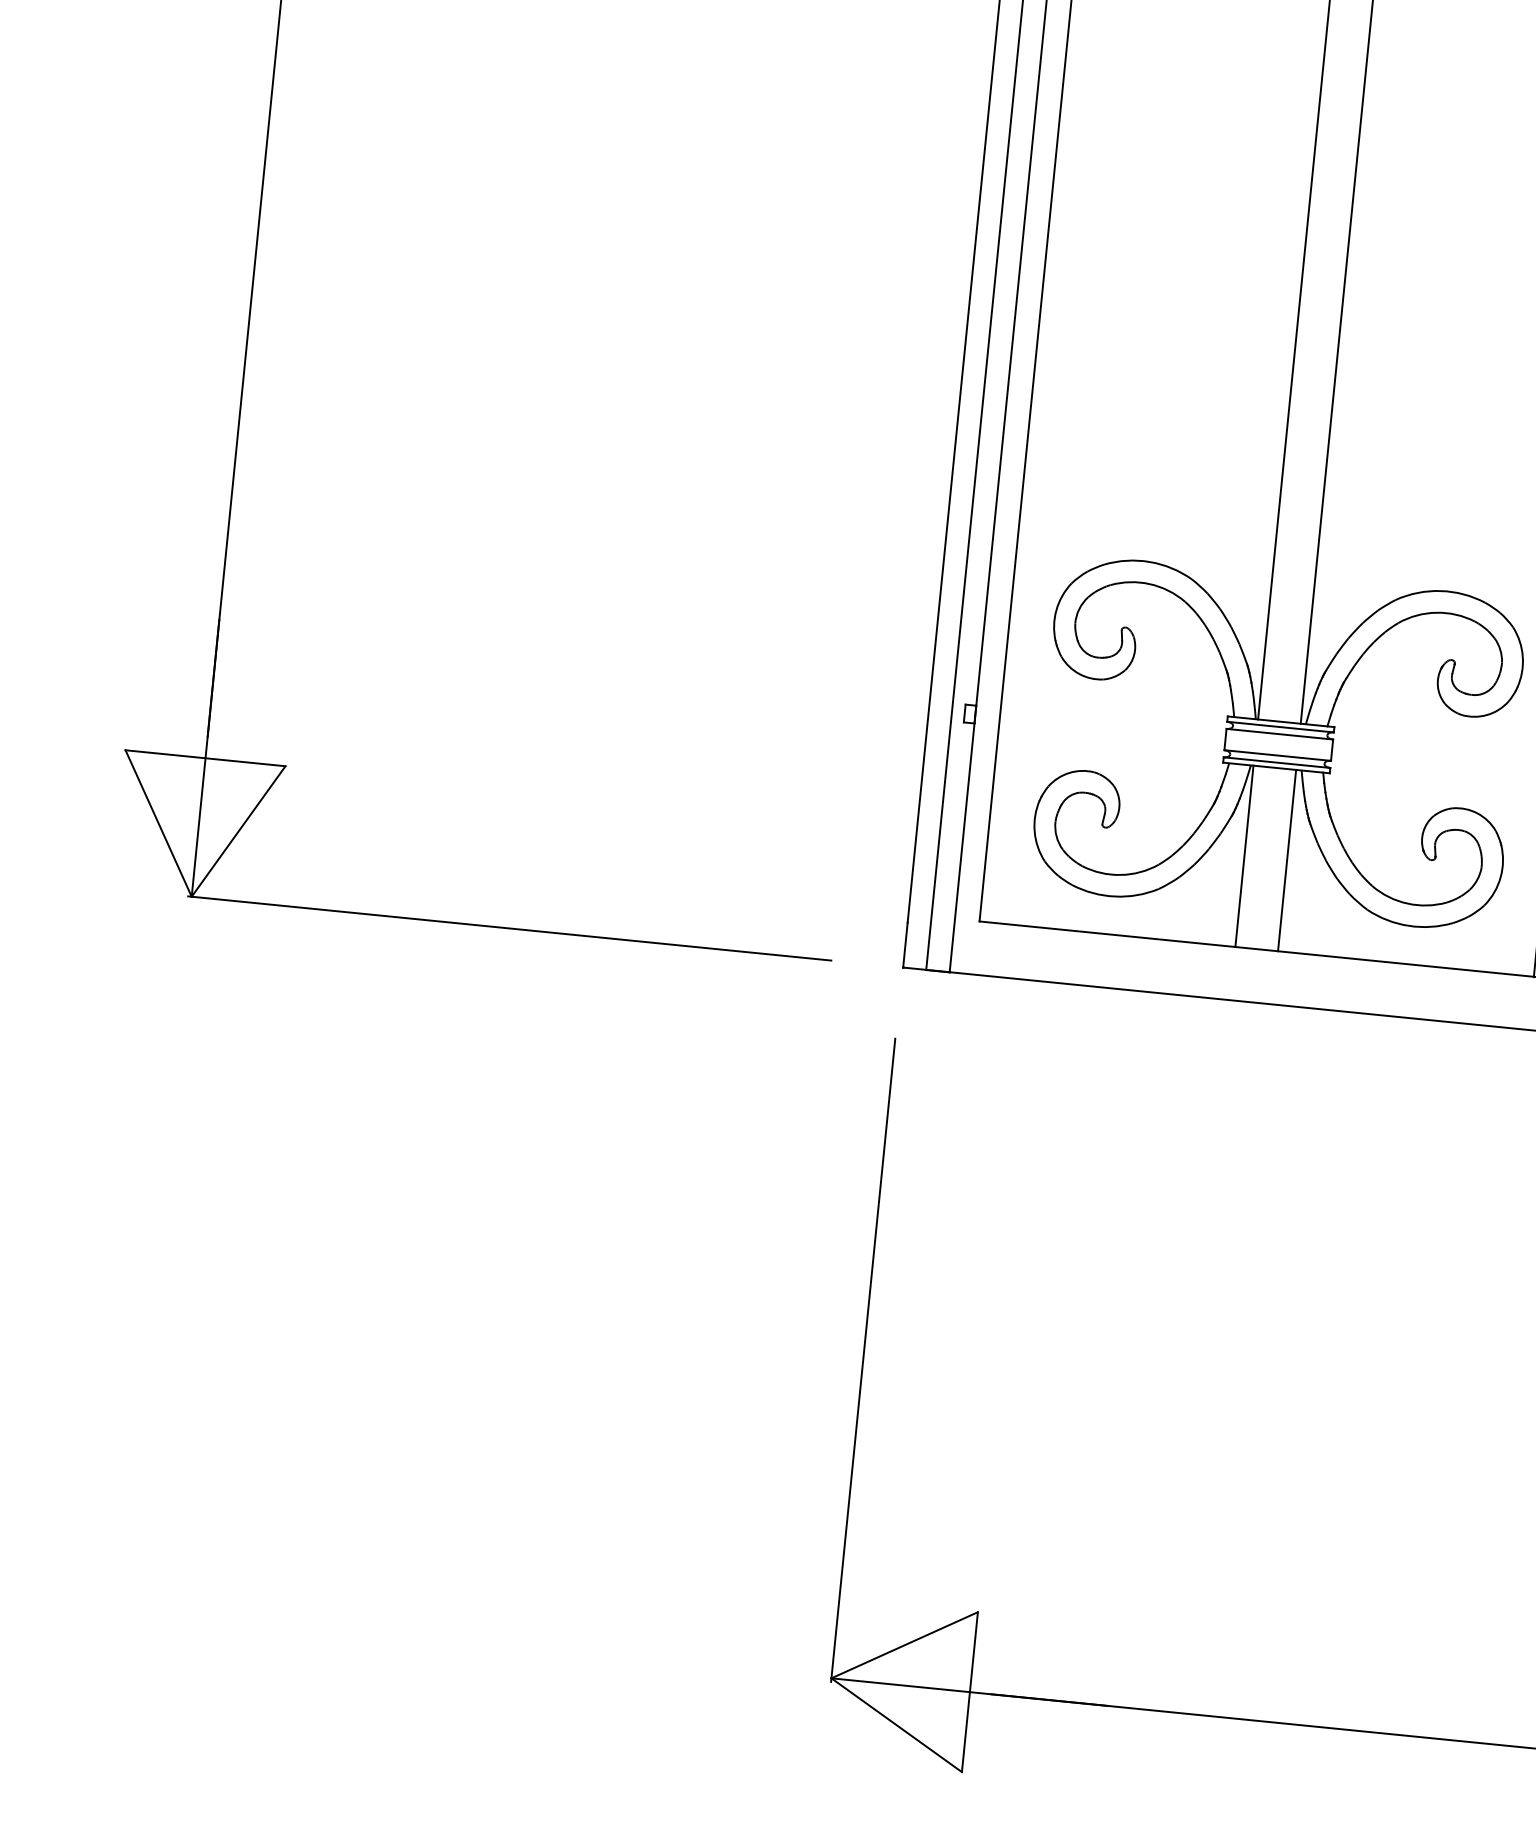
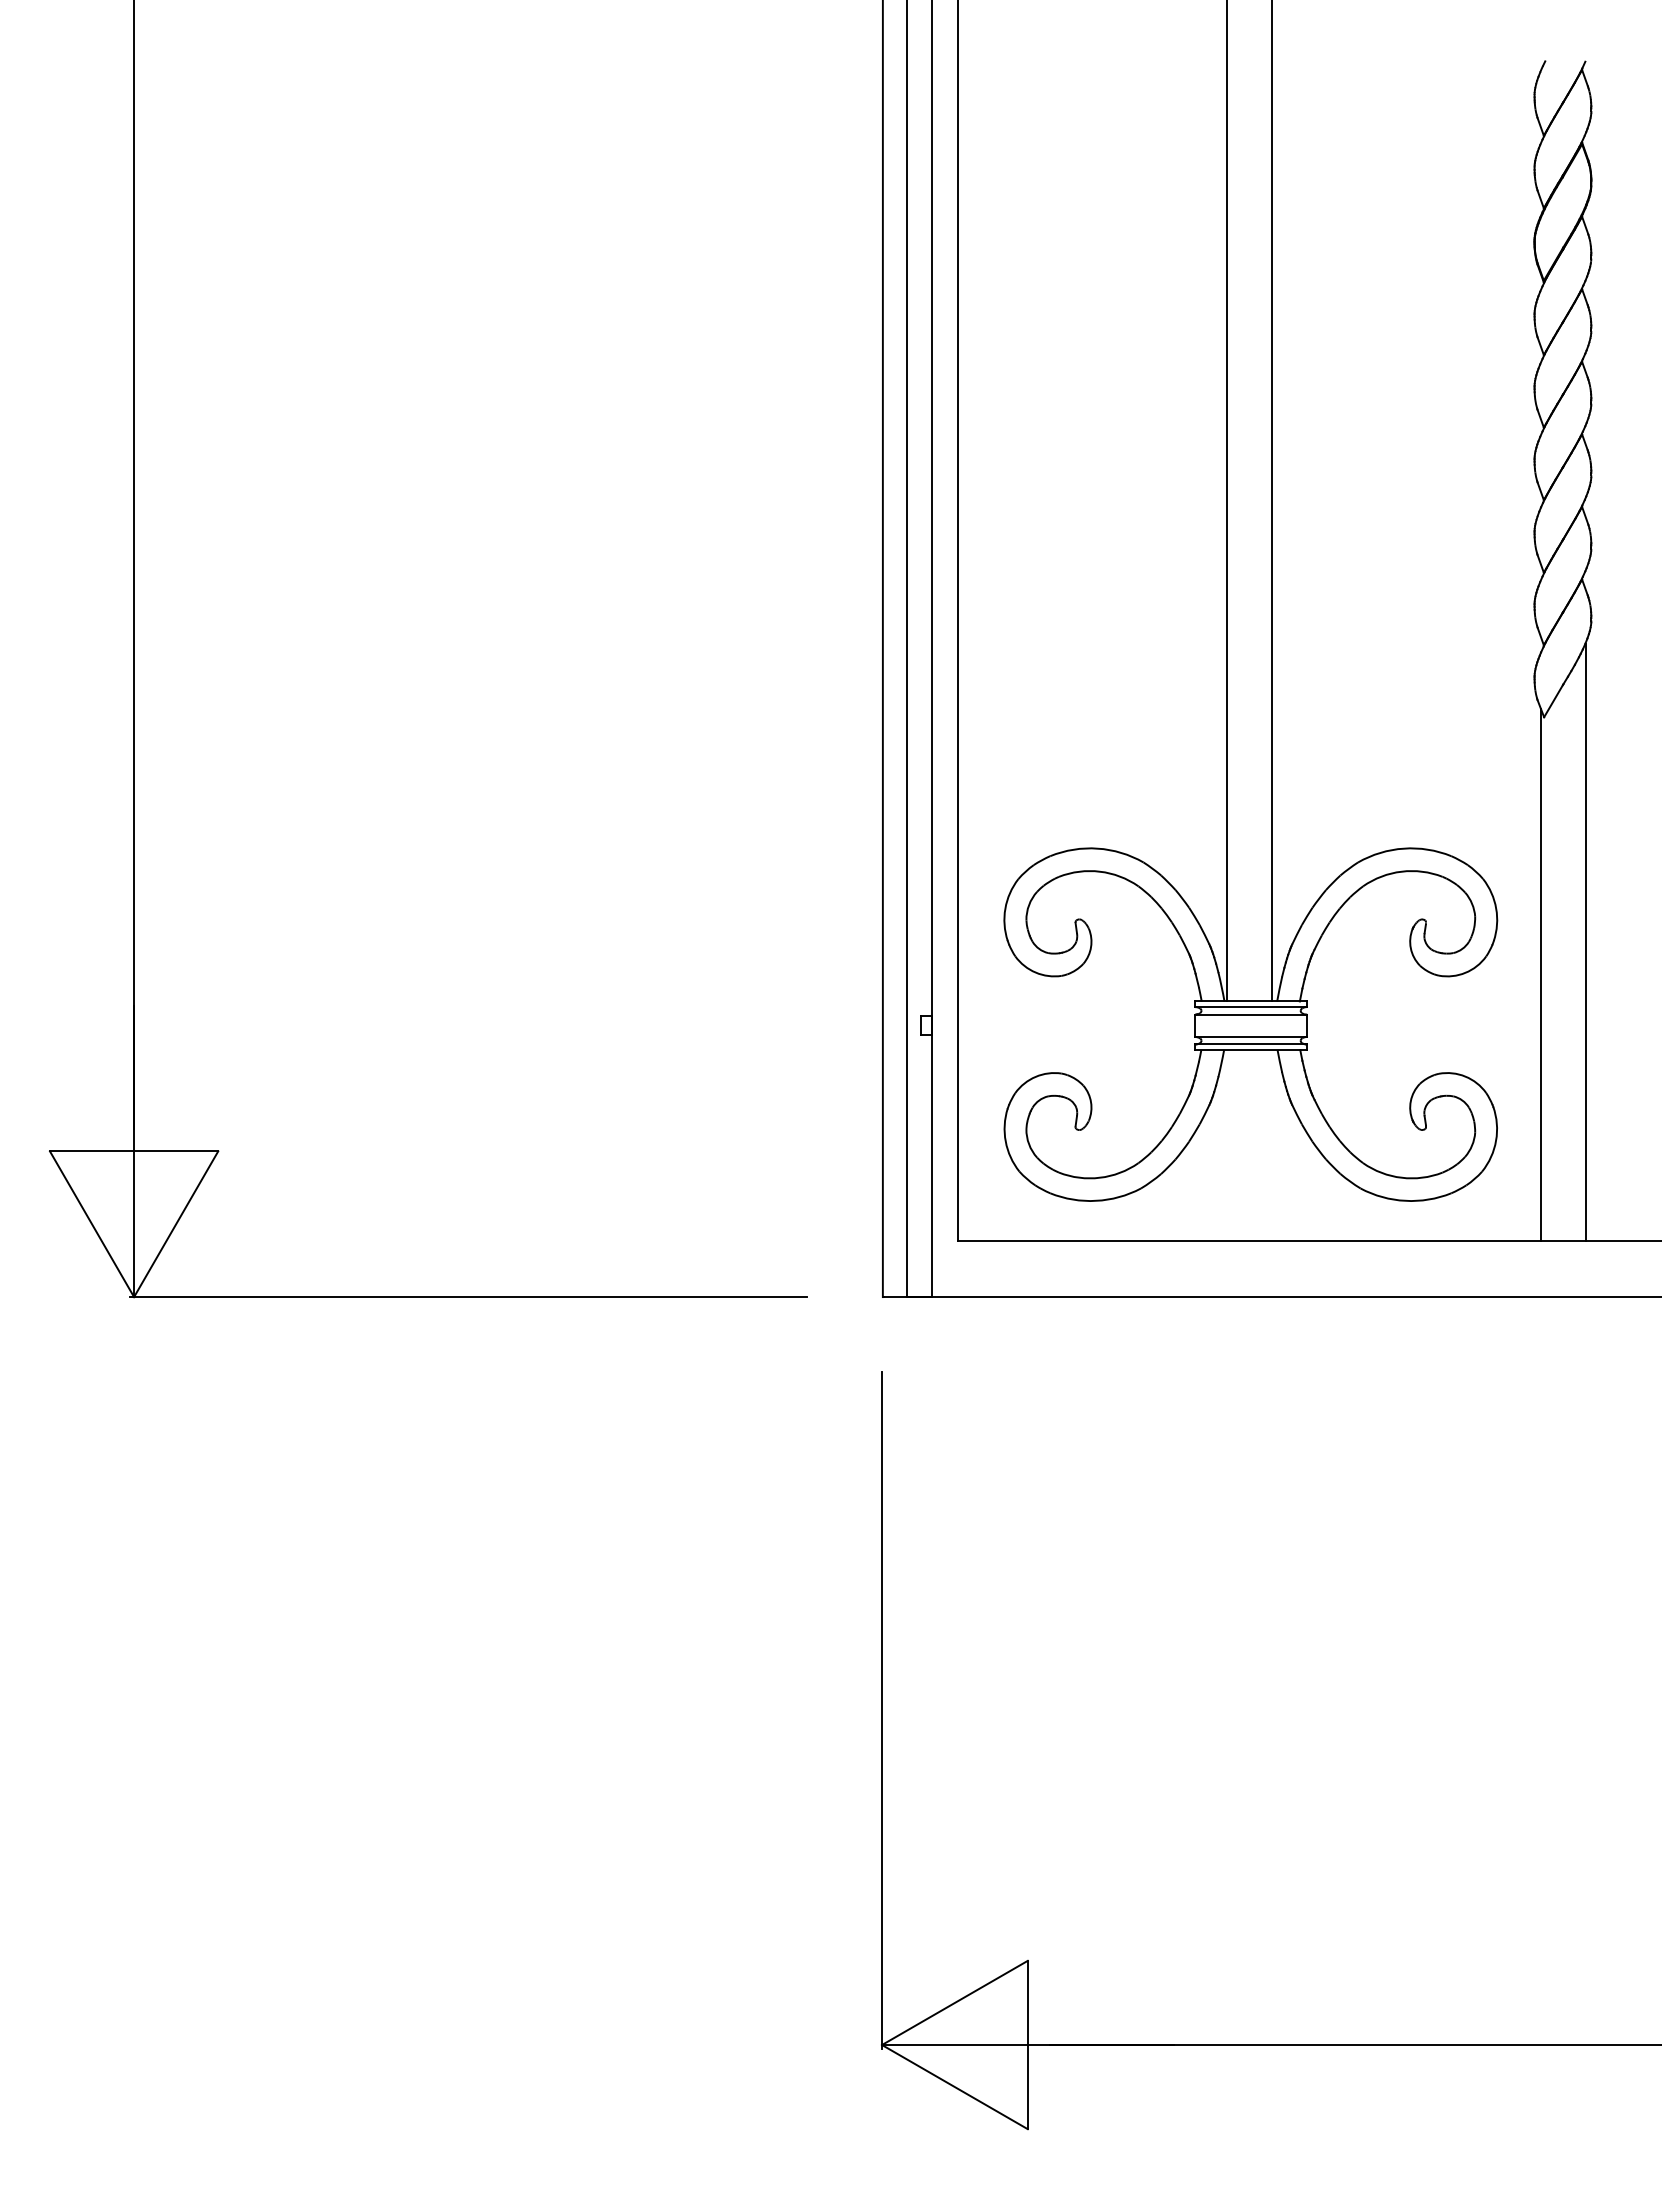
line: (1244, 856) -> (1226, 1145), removed
line: (1286, 860) -> (1271, 1145), removed

